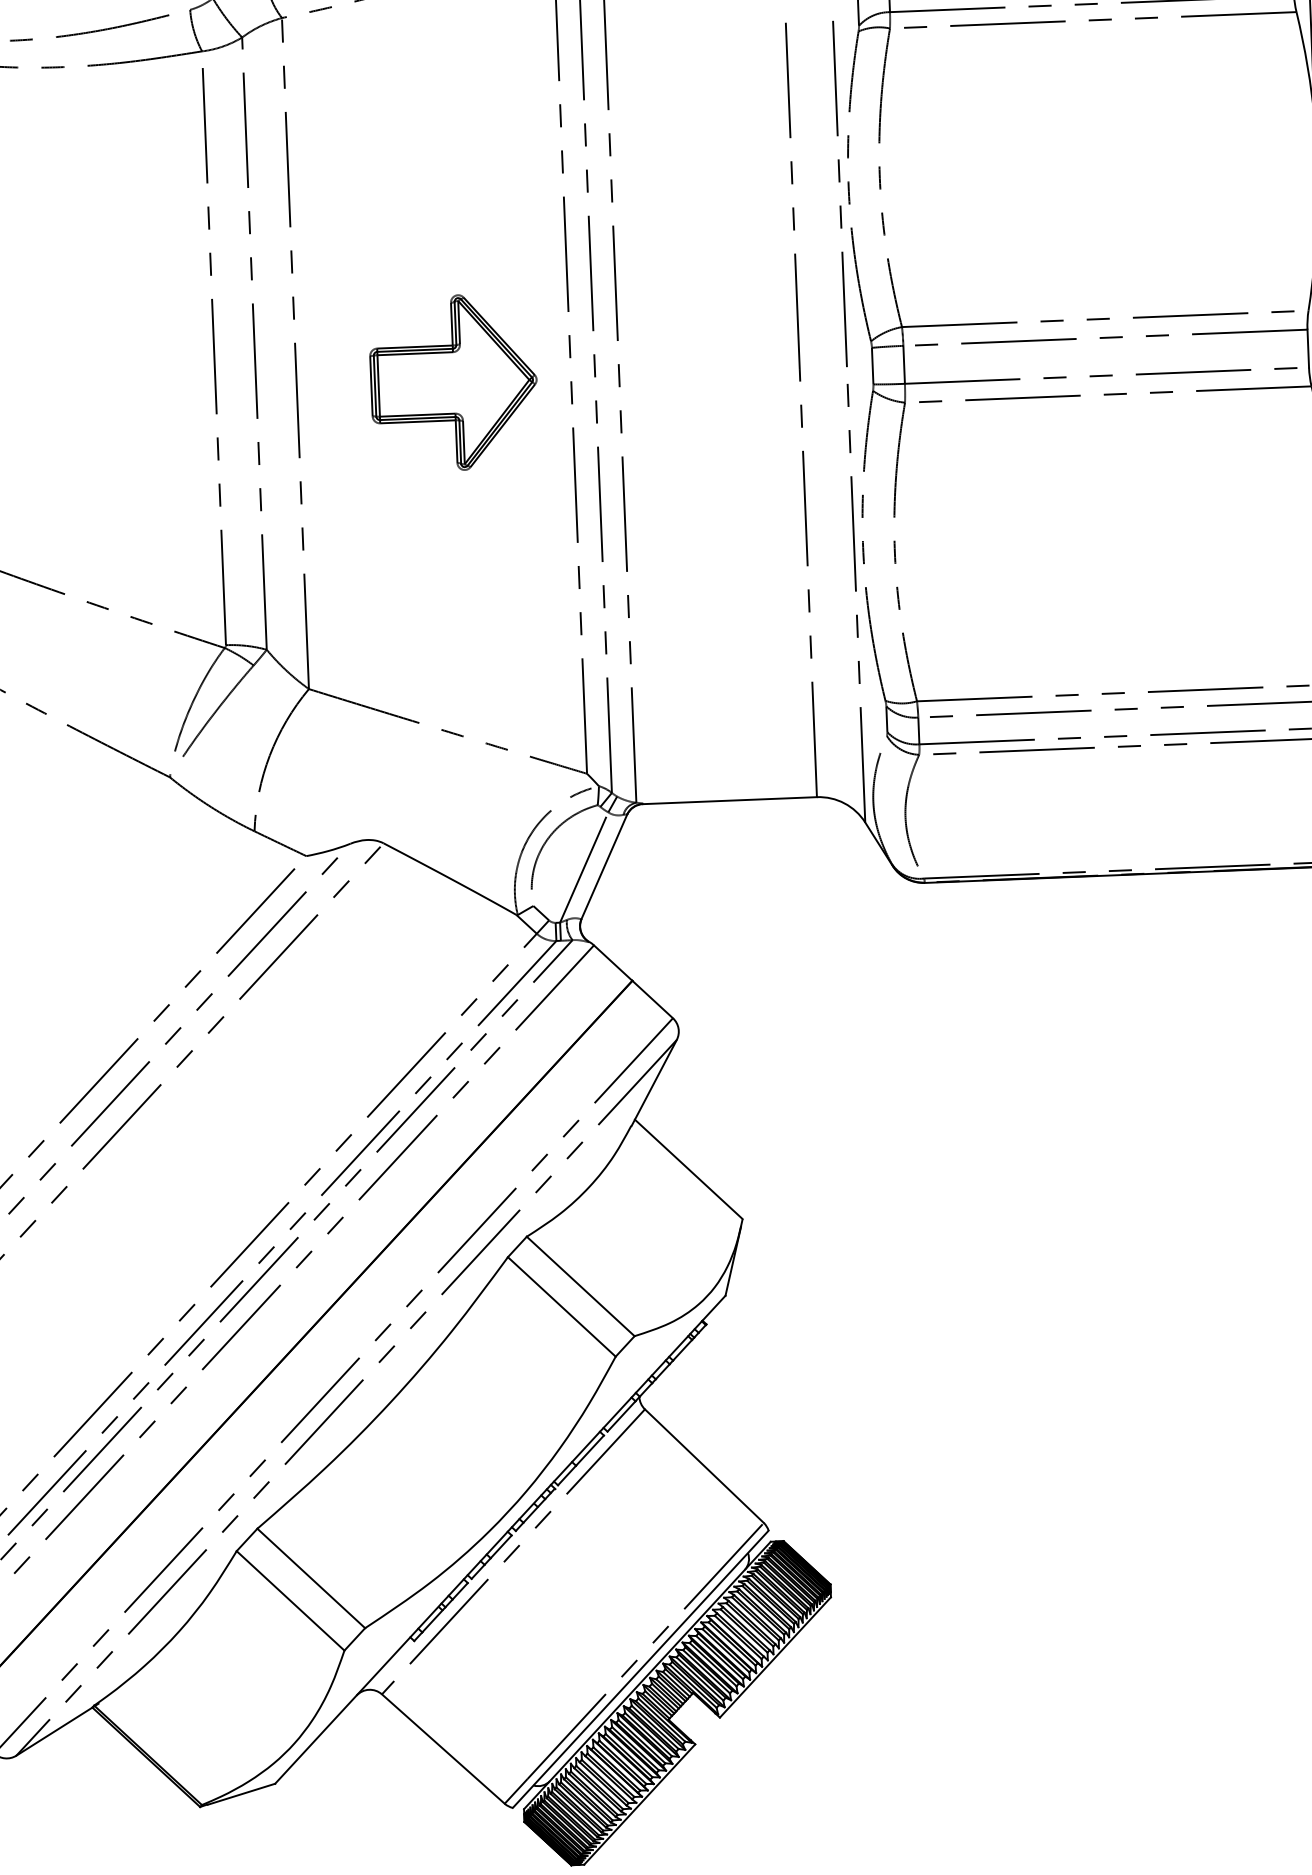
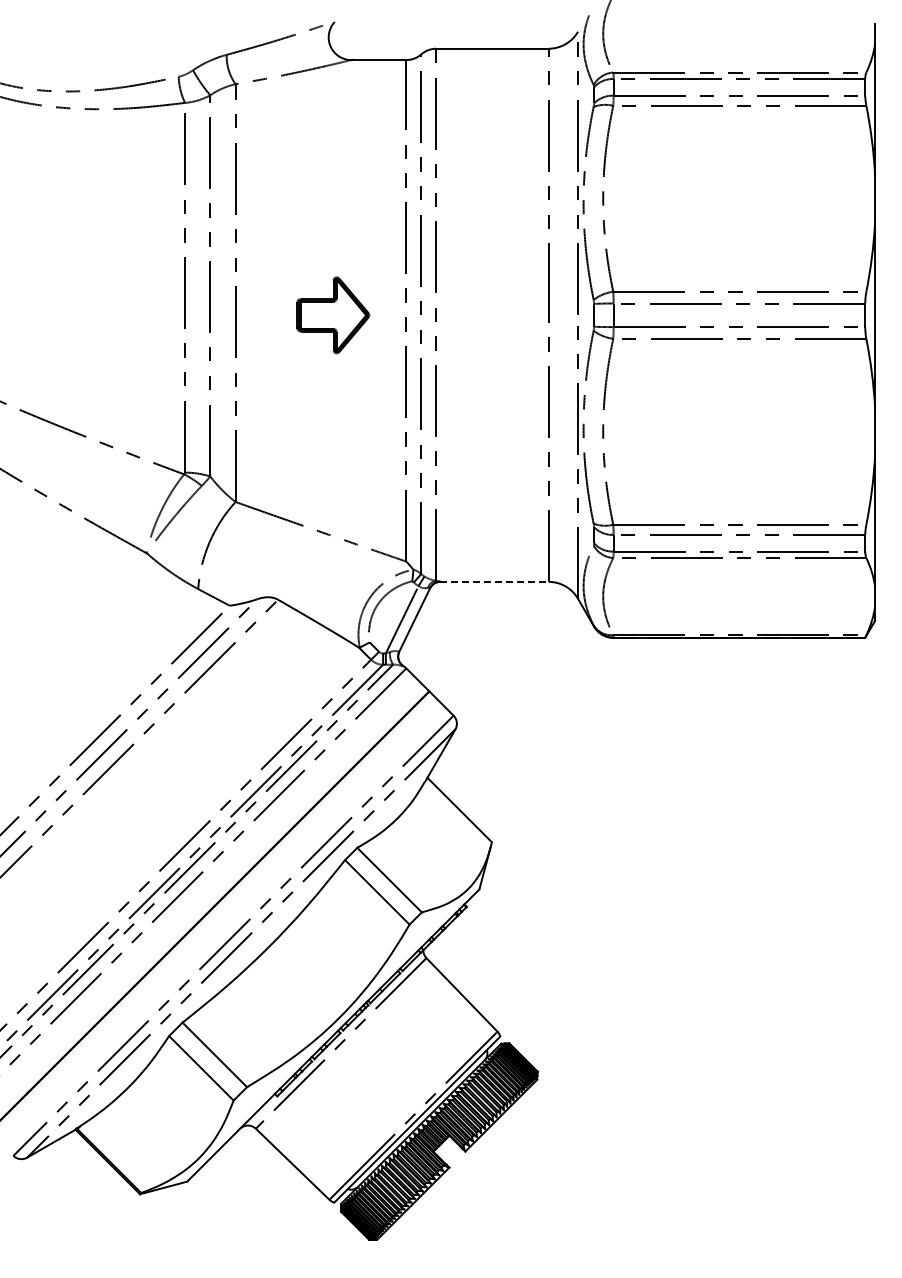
part: (454, 383) -> (333, 315), size x0.7
line: (729, 800) -> (494, 581), solid -> dashed

